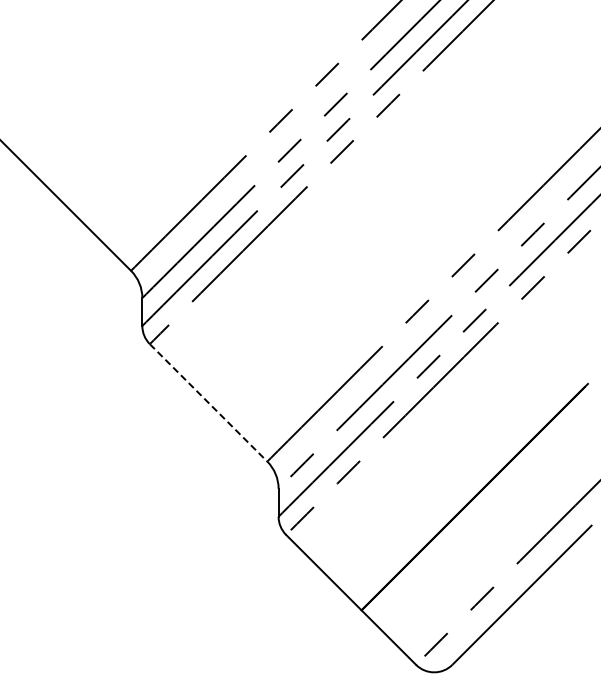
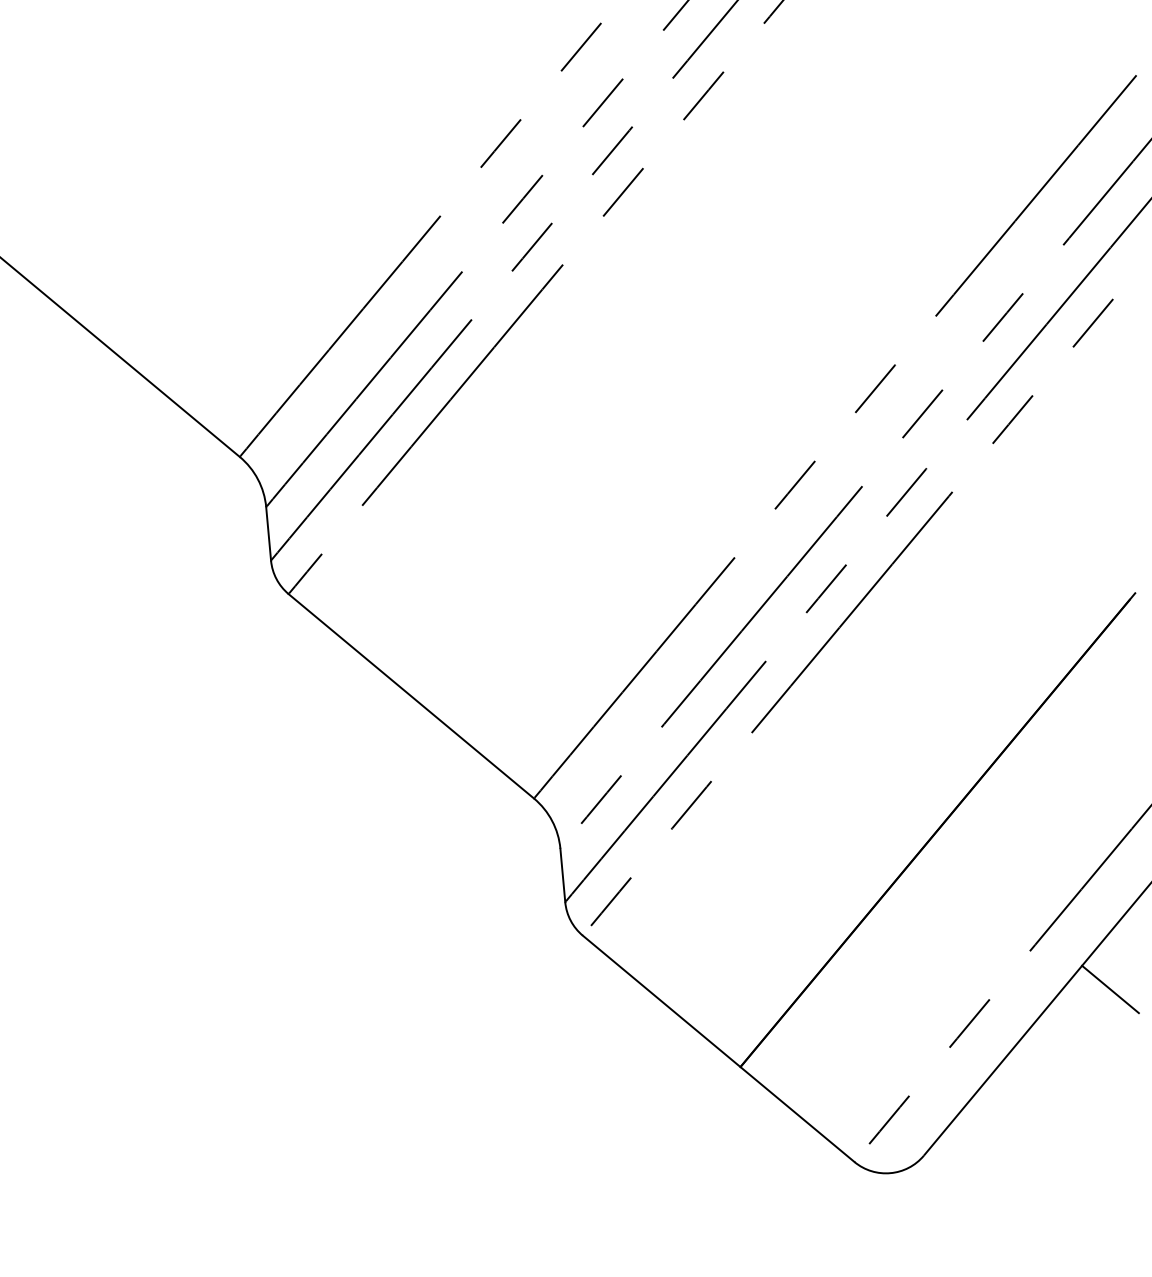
line: (208, 403) -> (411, 697), dashed -> solid
line: (556, 587) -> (1109, 989), added

